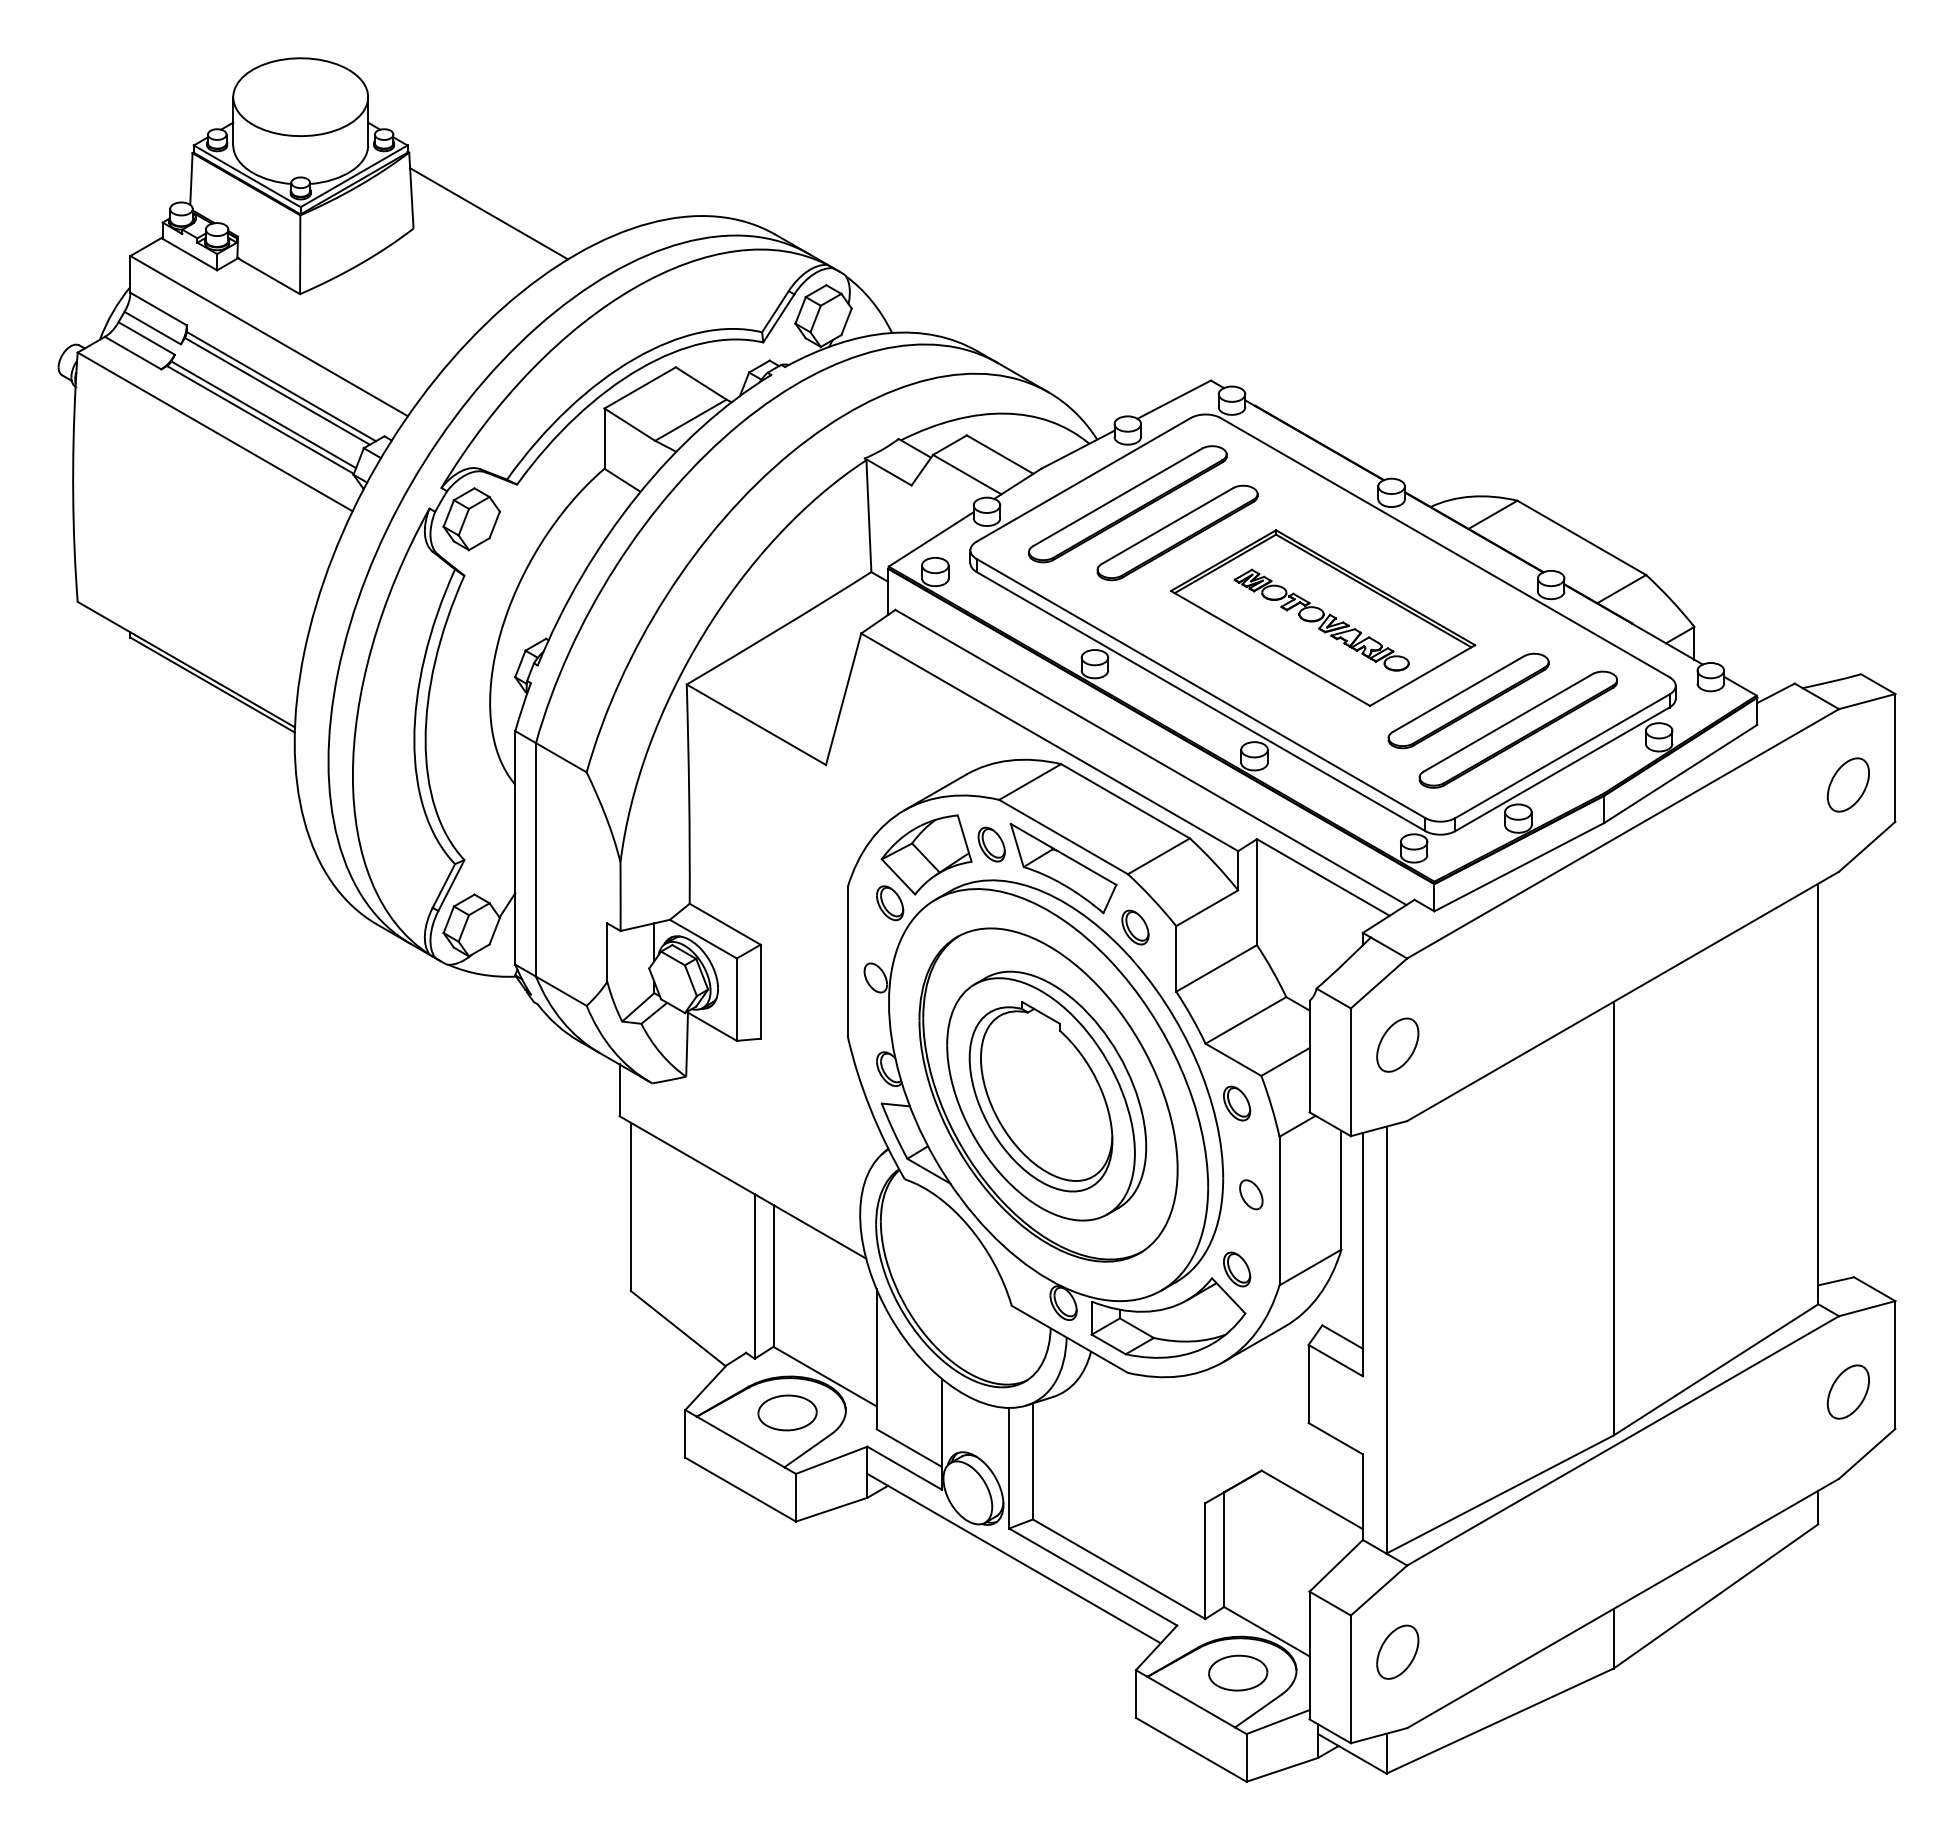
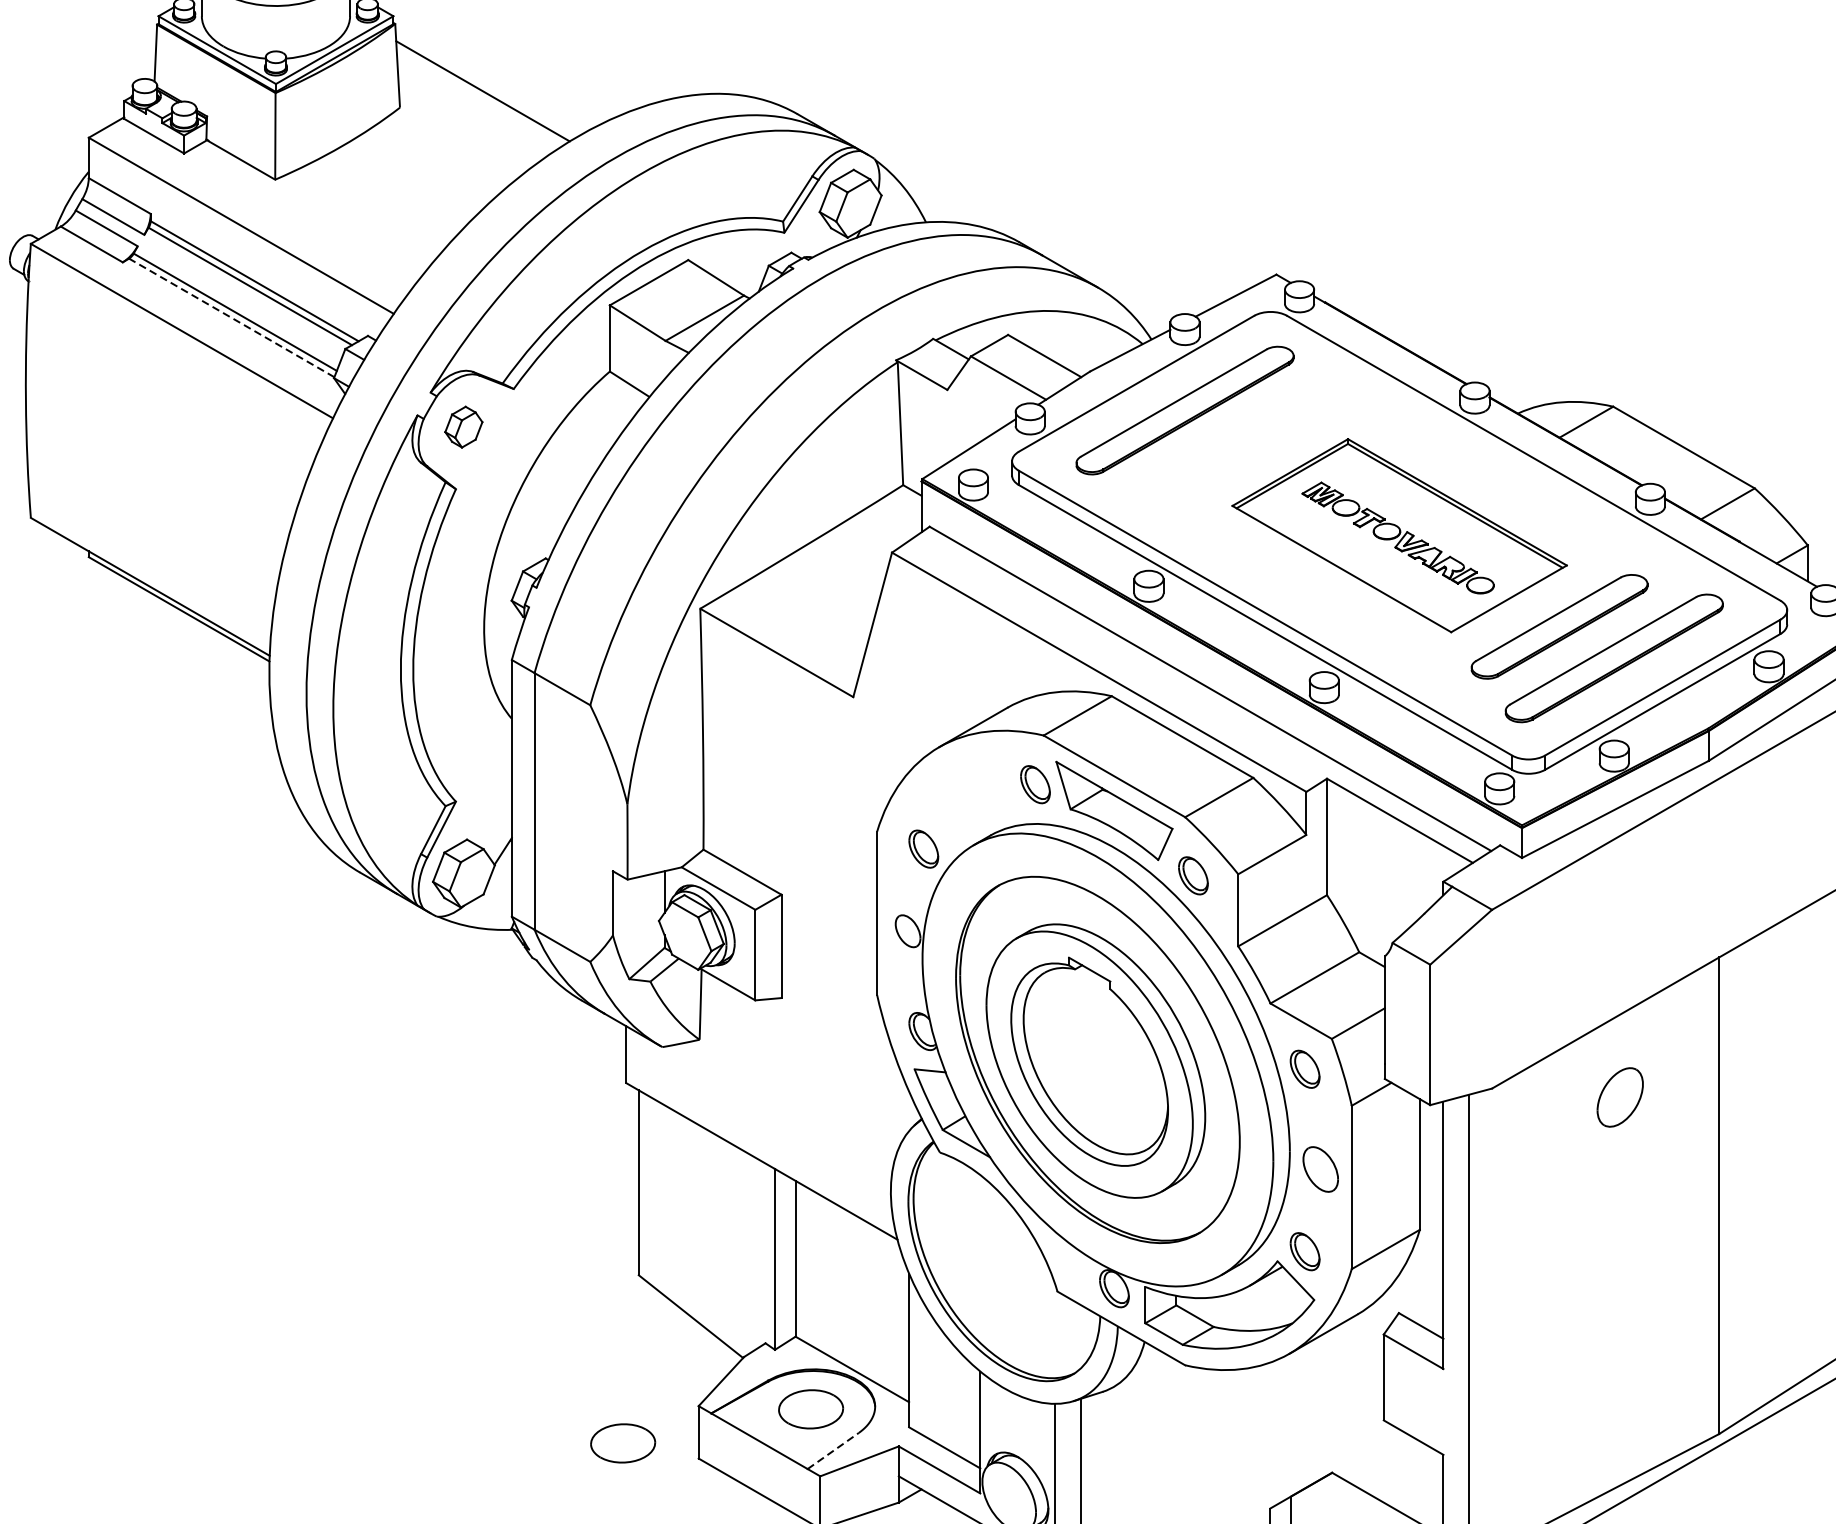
line: (260, 419) -> (231, 317), solid -> dashed
part: (471, 519) -> (463, 427), size x0.6
part: (1177, 532) -> (1239, 441), removed
part: (926, 854) -> (963, 795), removed
part: (1397, 1044) -> (1619, 1096), moved
part: (1251, 1194) -> (1320, 1169), size x1.4
part: (616, 1443) -> (623, 1442), added
line: (808, 1450) -> (834, 1450), solid -> dashed

